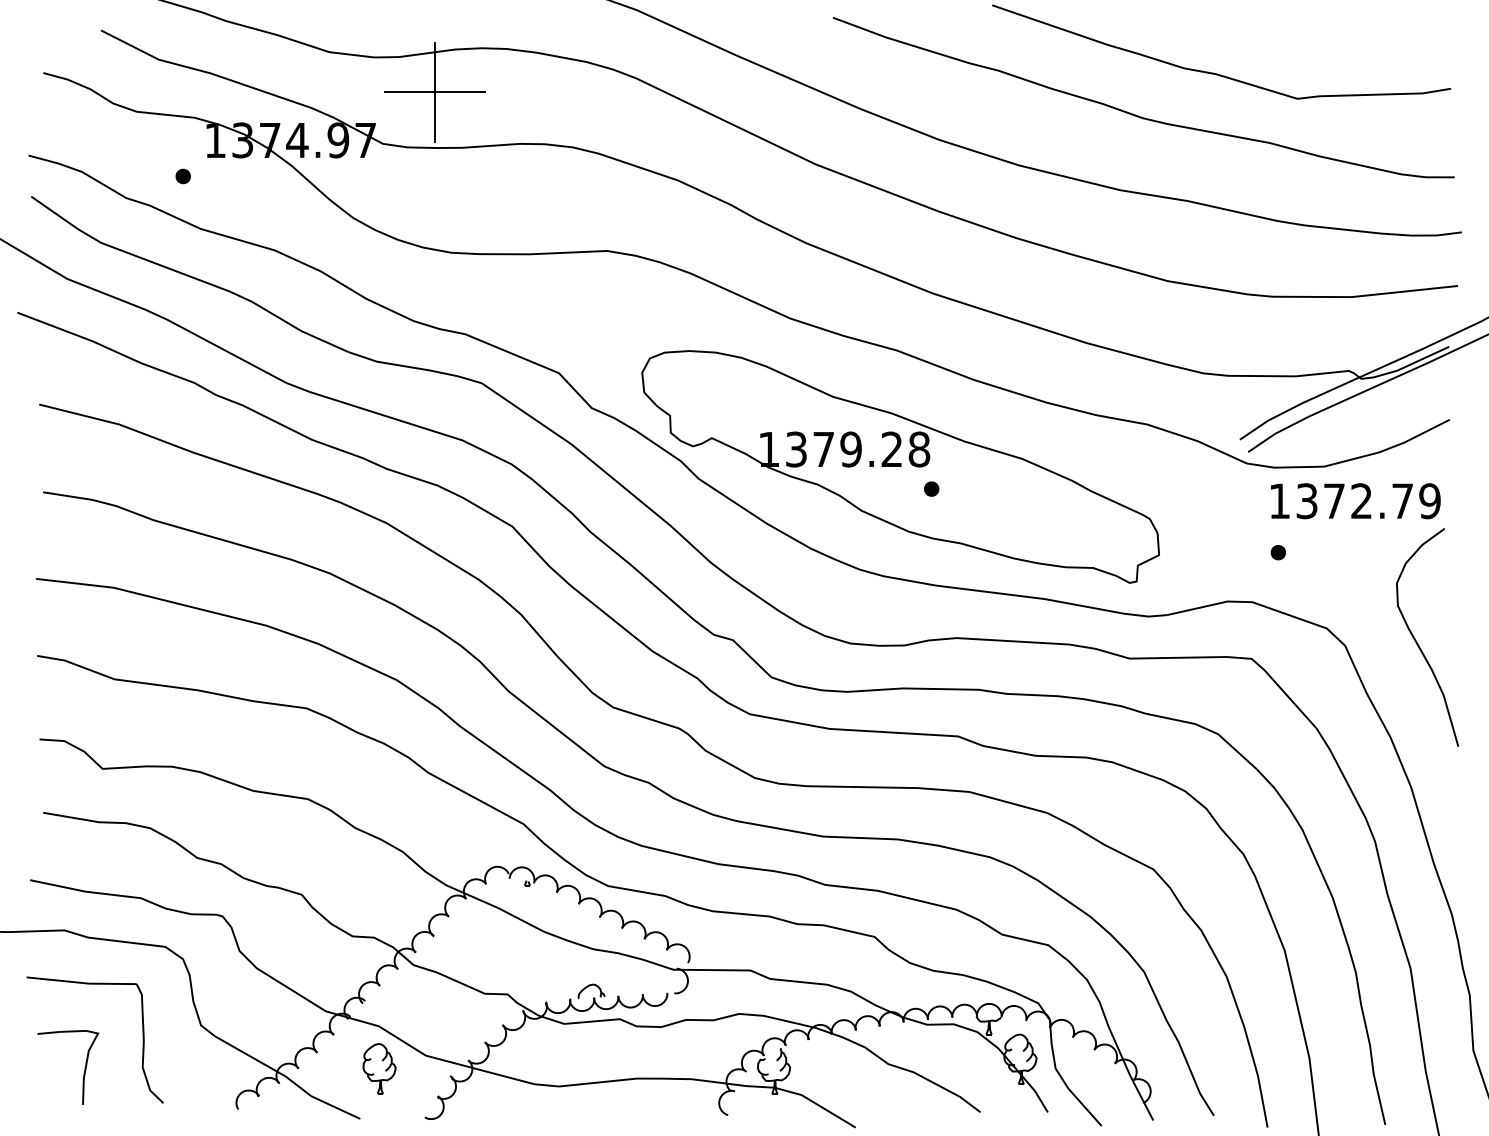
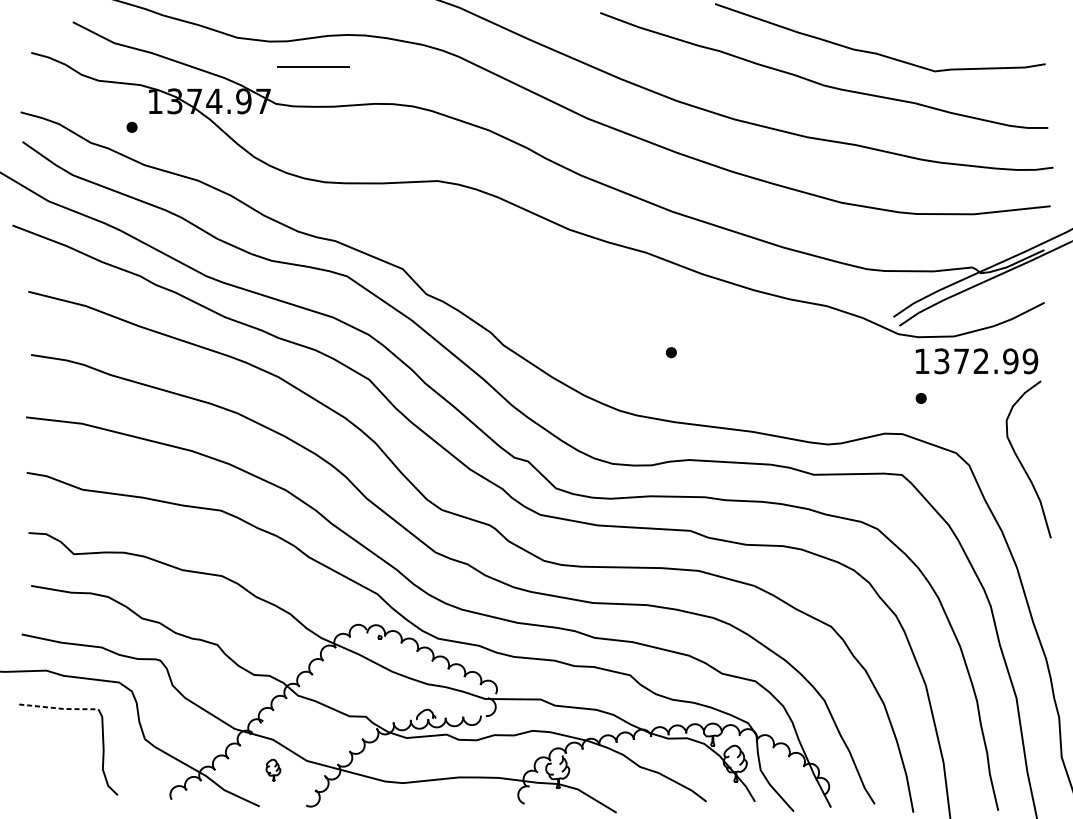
line: (434, 92) -> (313, 66), removed
part: (900, 466) -> (648, 336), removed
text: (1402, 501) -> (1010, 361), 1372.79 -> 1372.99
line: (82, 982) -> (59, 708), solid -> dashed
part: (84, 1067) -> (60, 769), removed
part: (379, 1068) -> (273, 770), size x0.6

